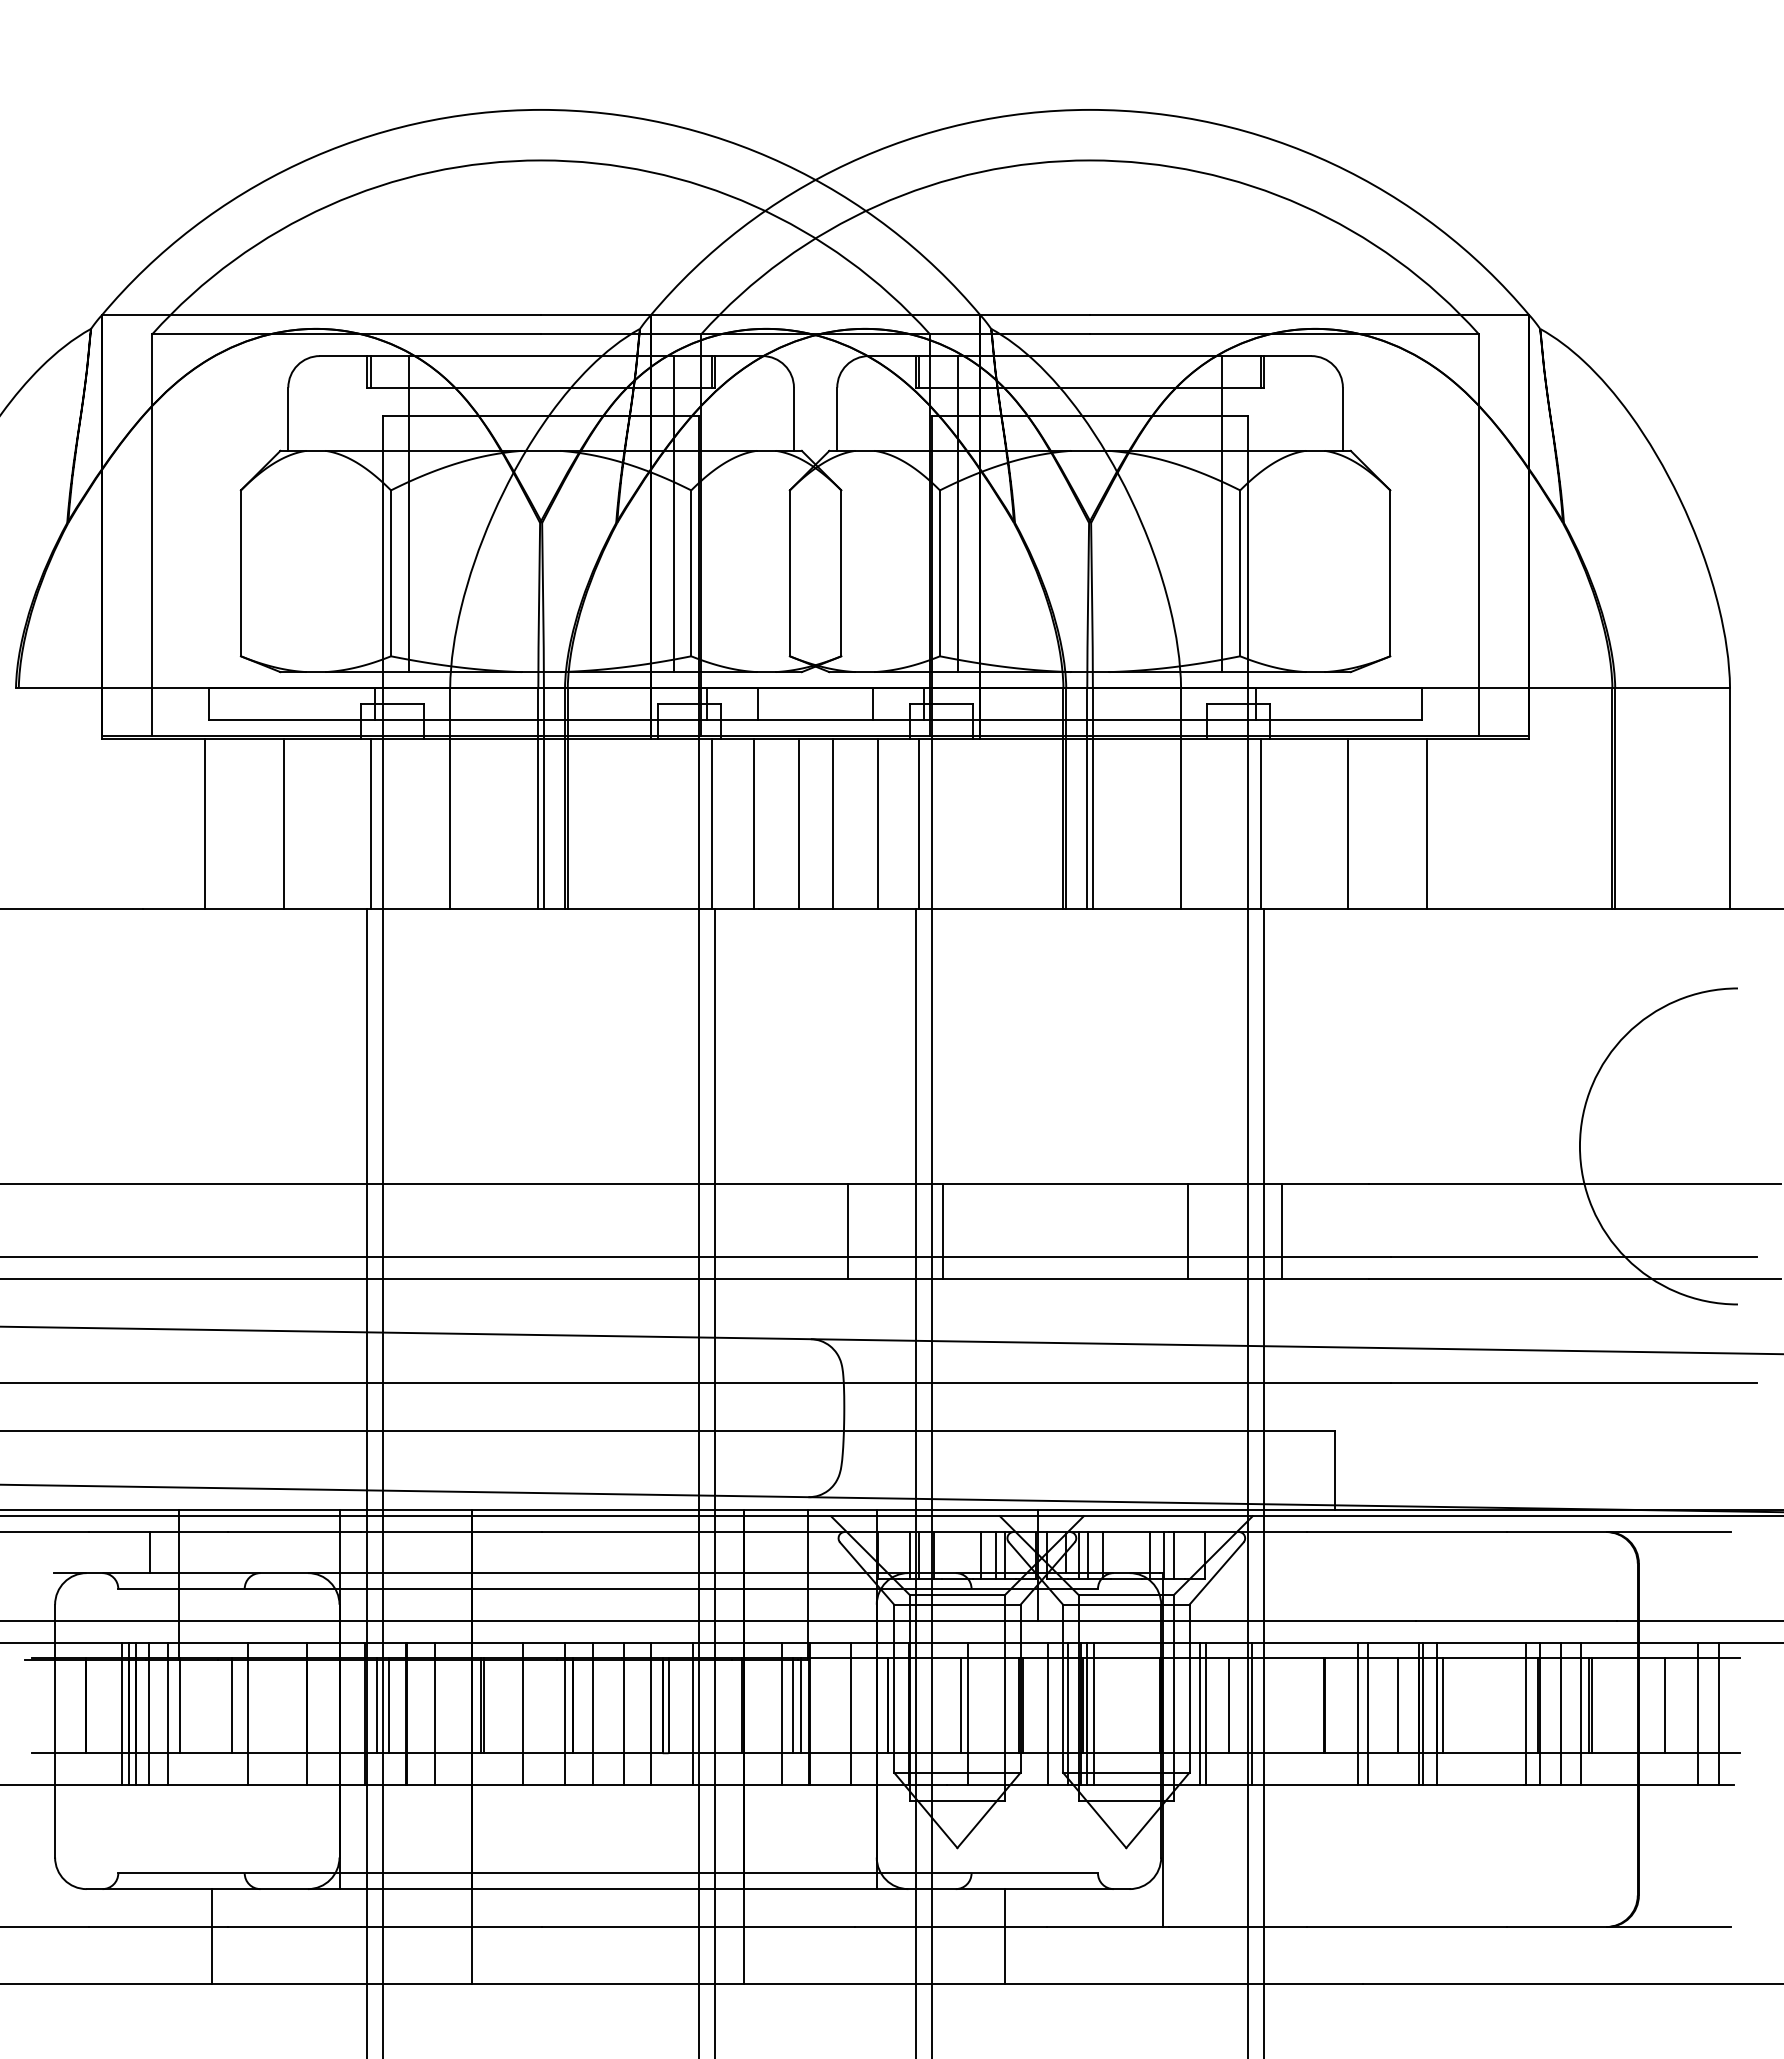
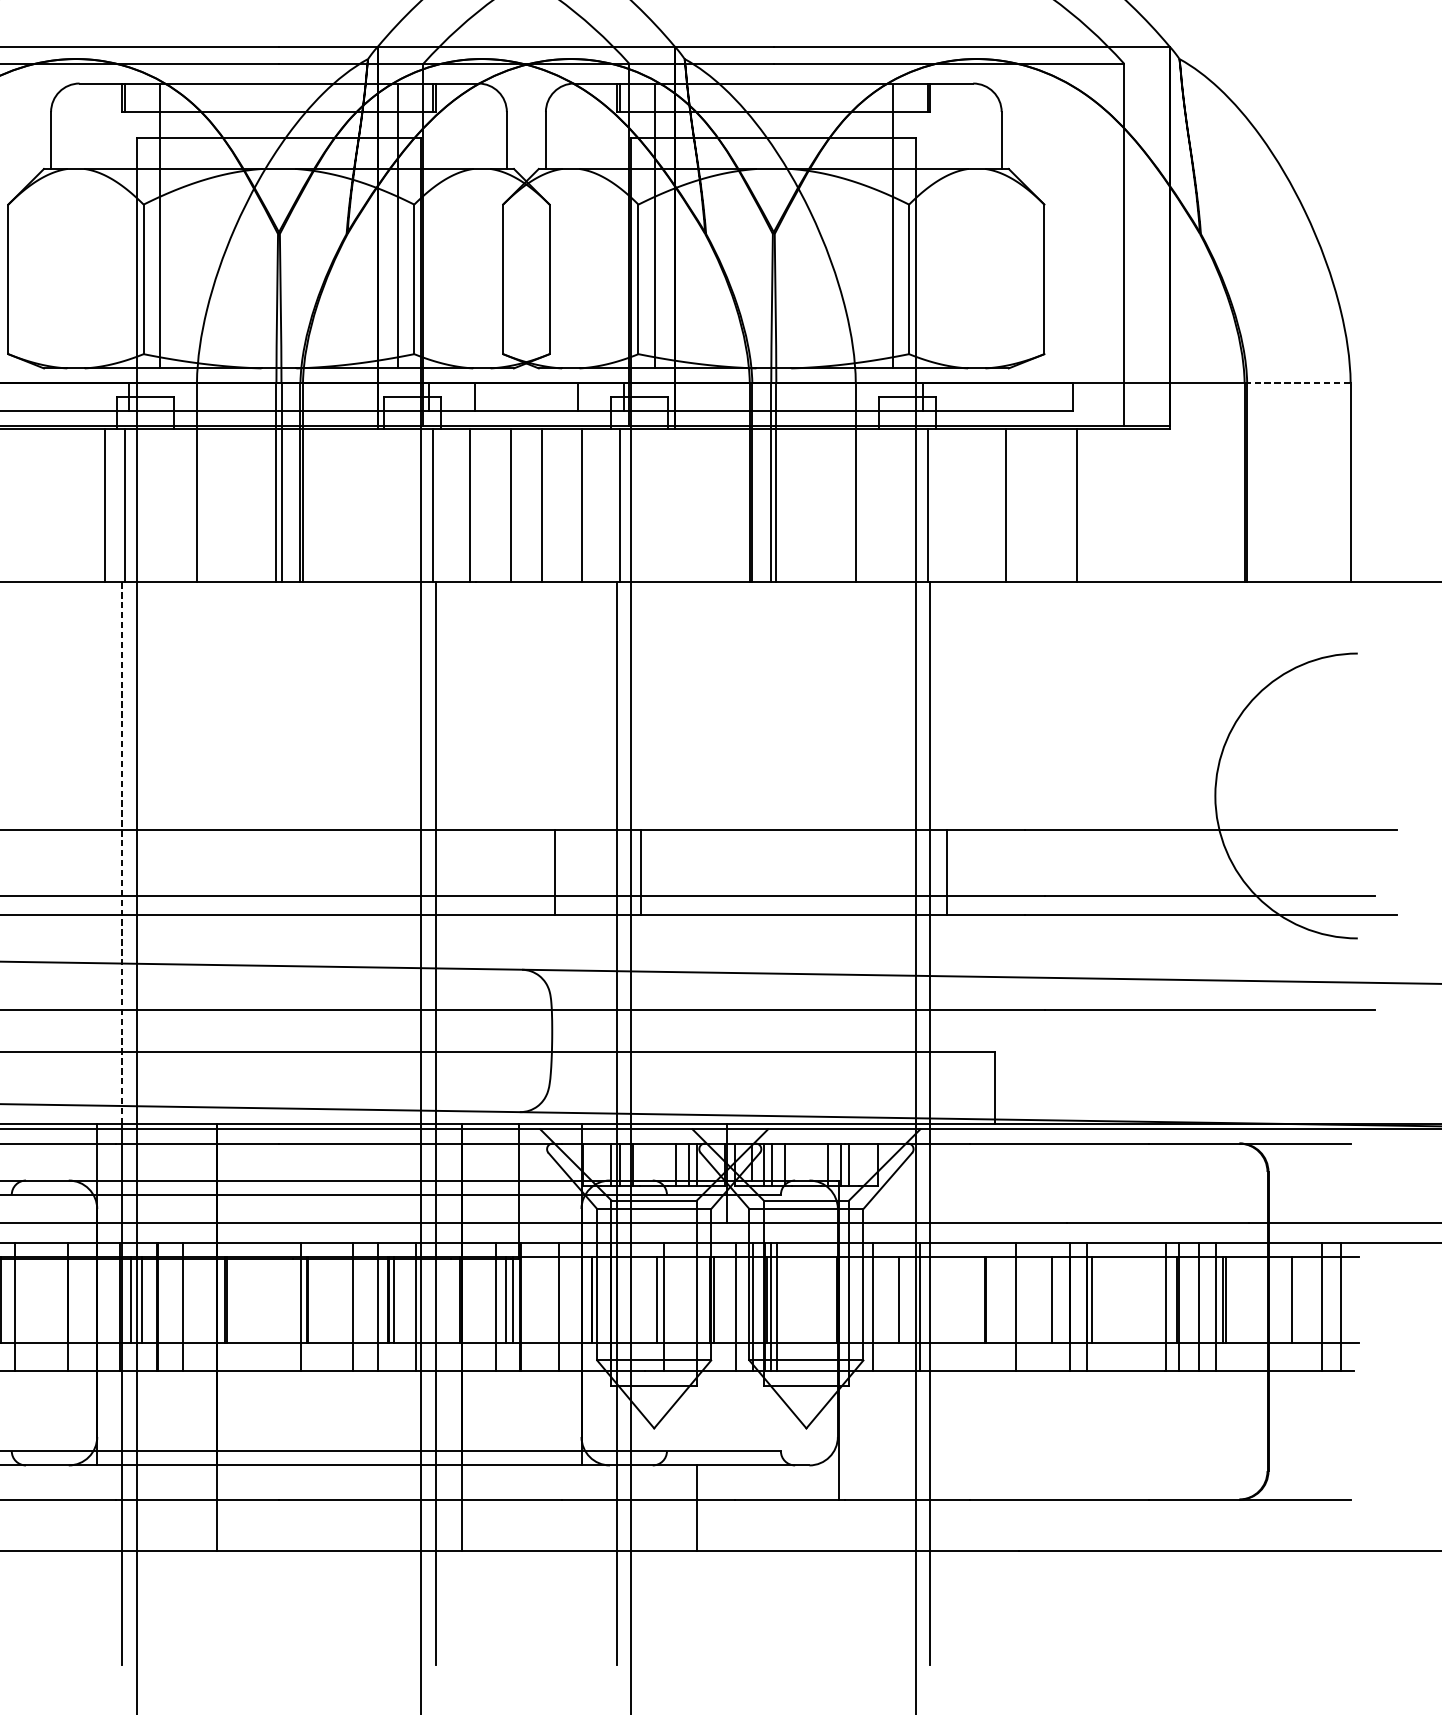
line: (1671, 688) -> (1297, 383), solid -> dashed
line: (283, 823) -> (104, 504), moved
line: (367, 1210) -> (122, 853), solid -> dashed
line: (1187, 1231) -> (861, 872), removed
line: (523, 1713) -> (263, 1307), removed
line: (592, 1713) -> (325, 1307), removed
line: (1206, 1713) -> (878, 1307), removed
line: (1367, 1713) -> (1023, 1307), removed
line: (1422, 1713) -> (1073, 1307), removed

